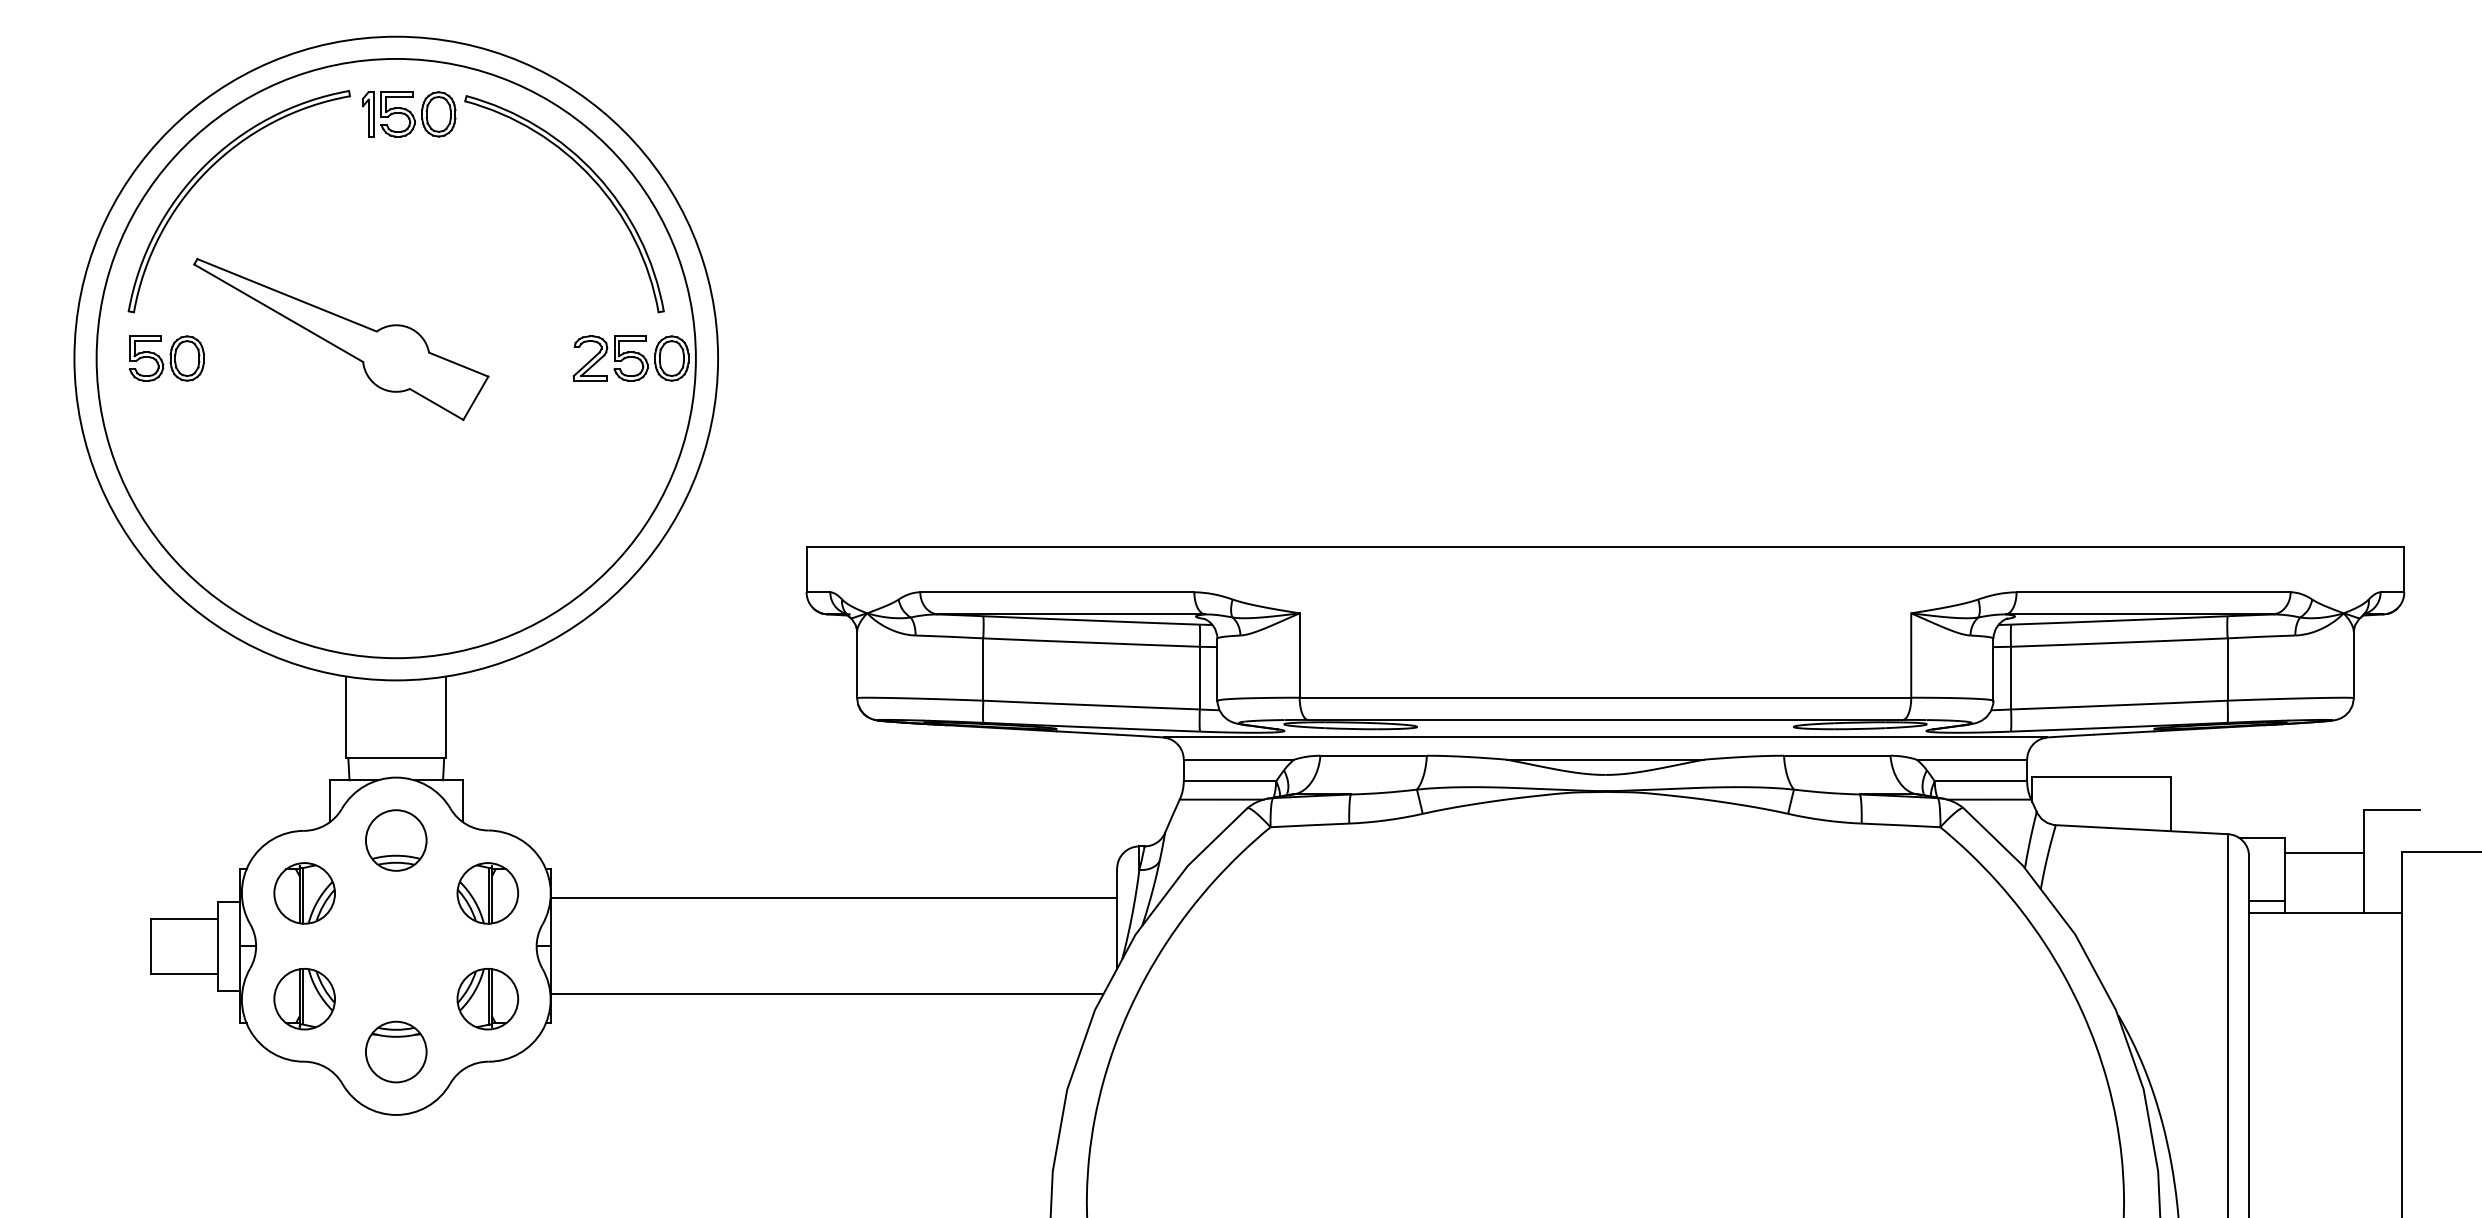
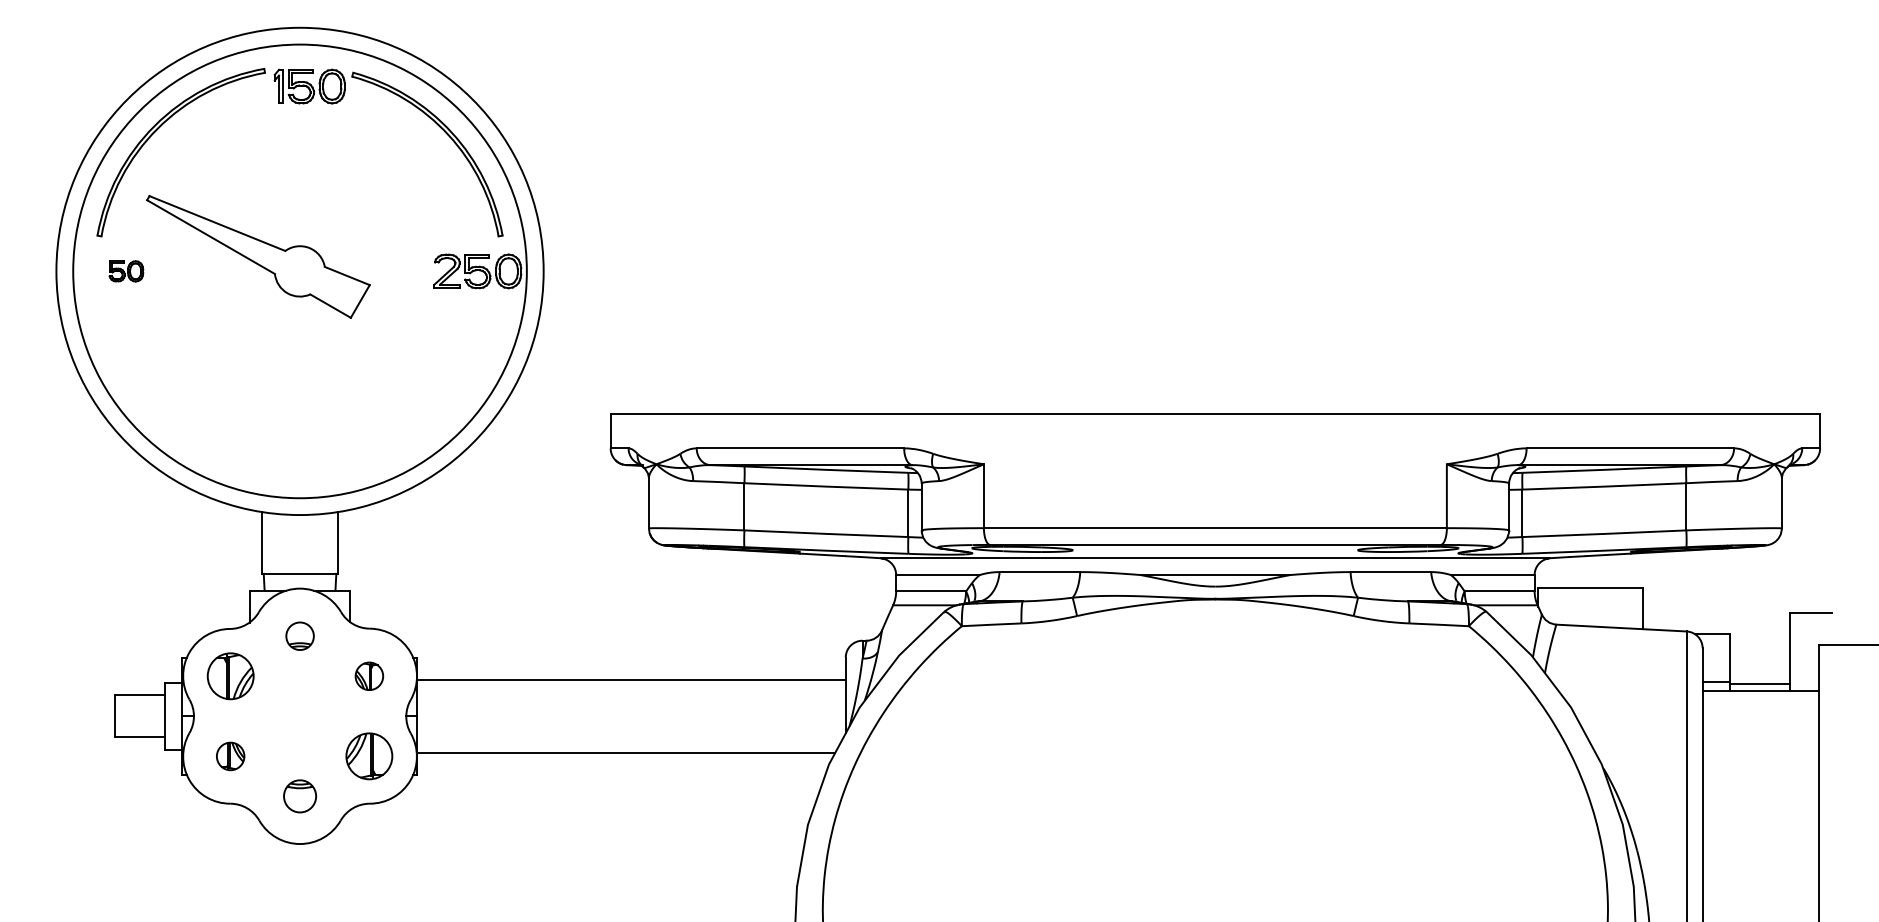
part: (166, 358) -> (126, 271), size x0.6
part: (396, 840) -> (300, 636), size x0.6
line: (2324, 853) -> (1759, 684), moved
part: (487, 893) -> (369, 676), size x0.6
part: (304, 999) -> (230, 756), size x0.6
part: (396, 1051) -> (300, 795), size x0.7

